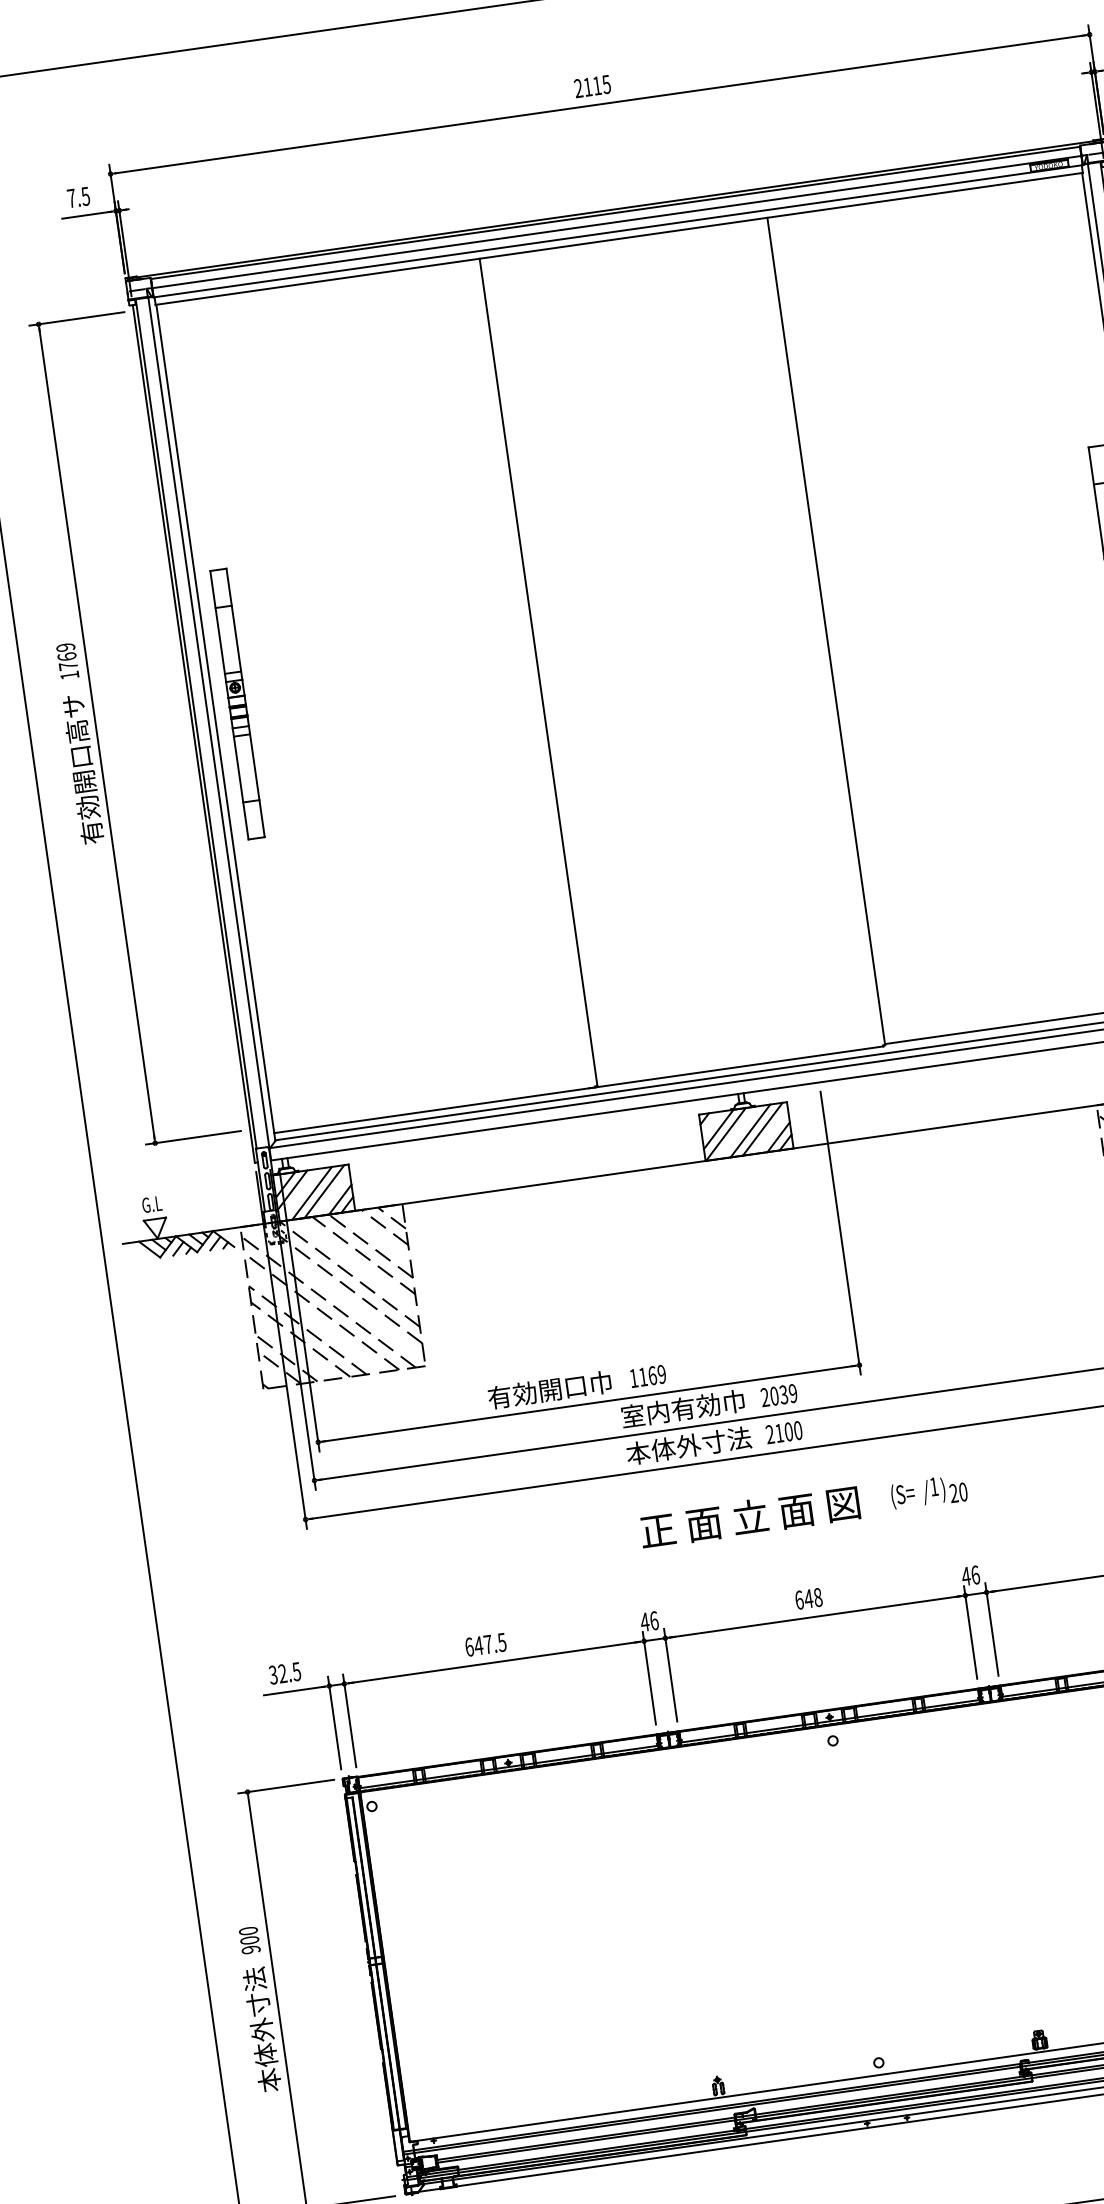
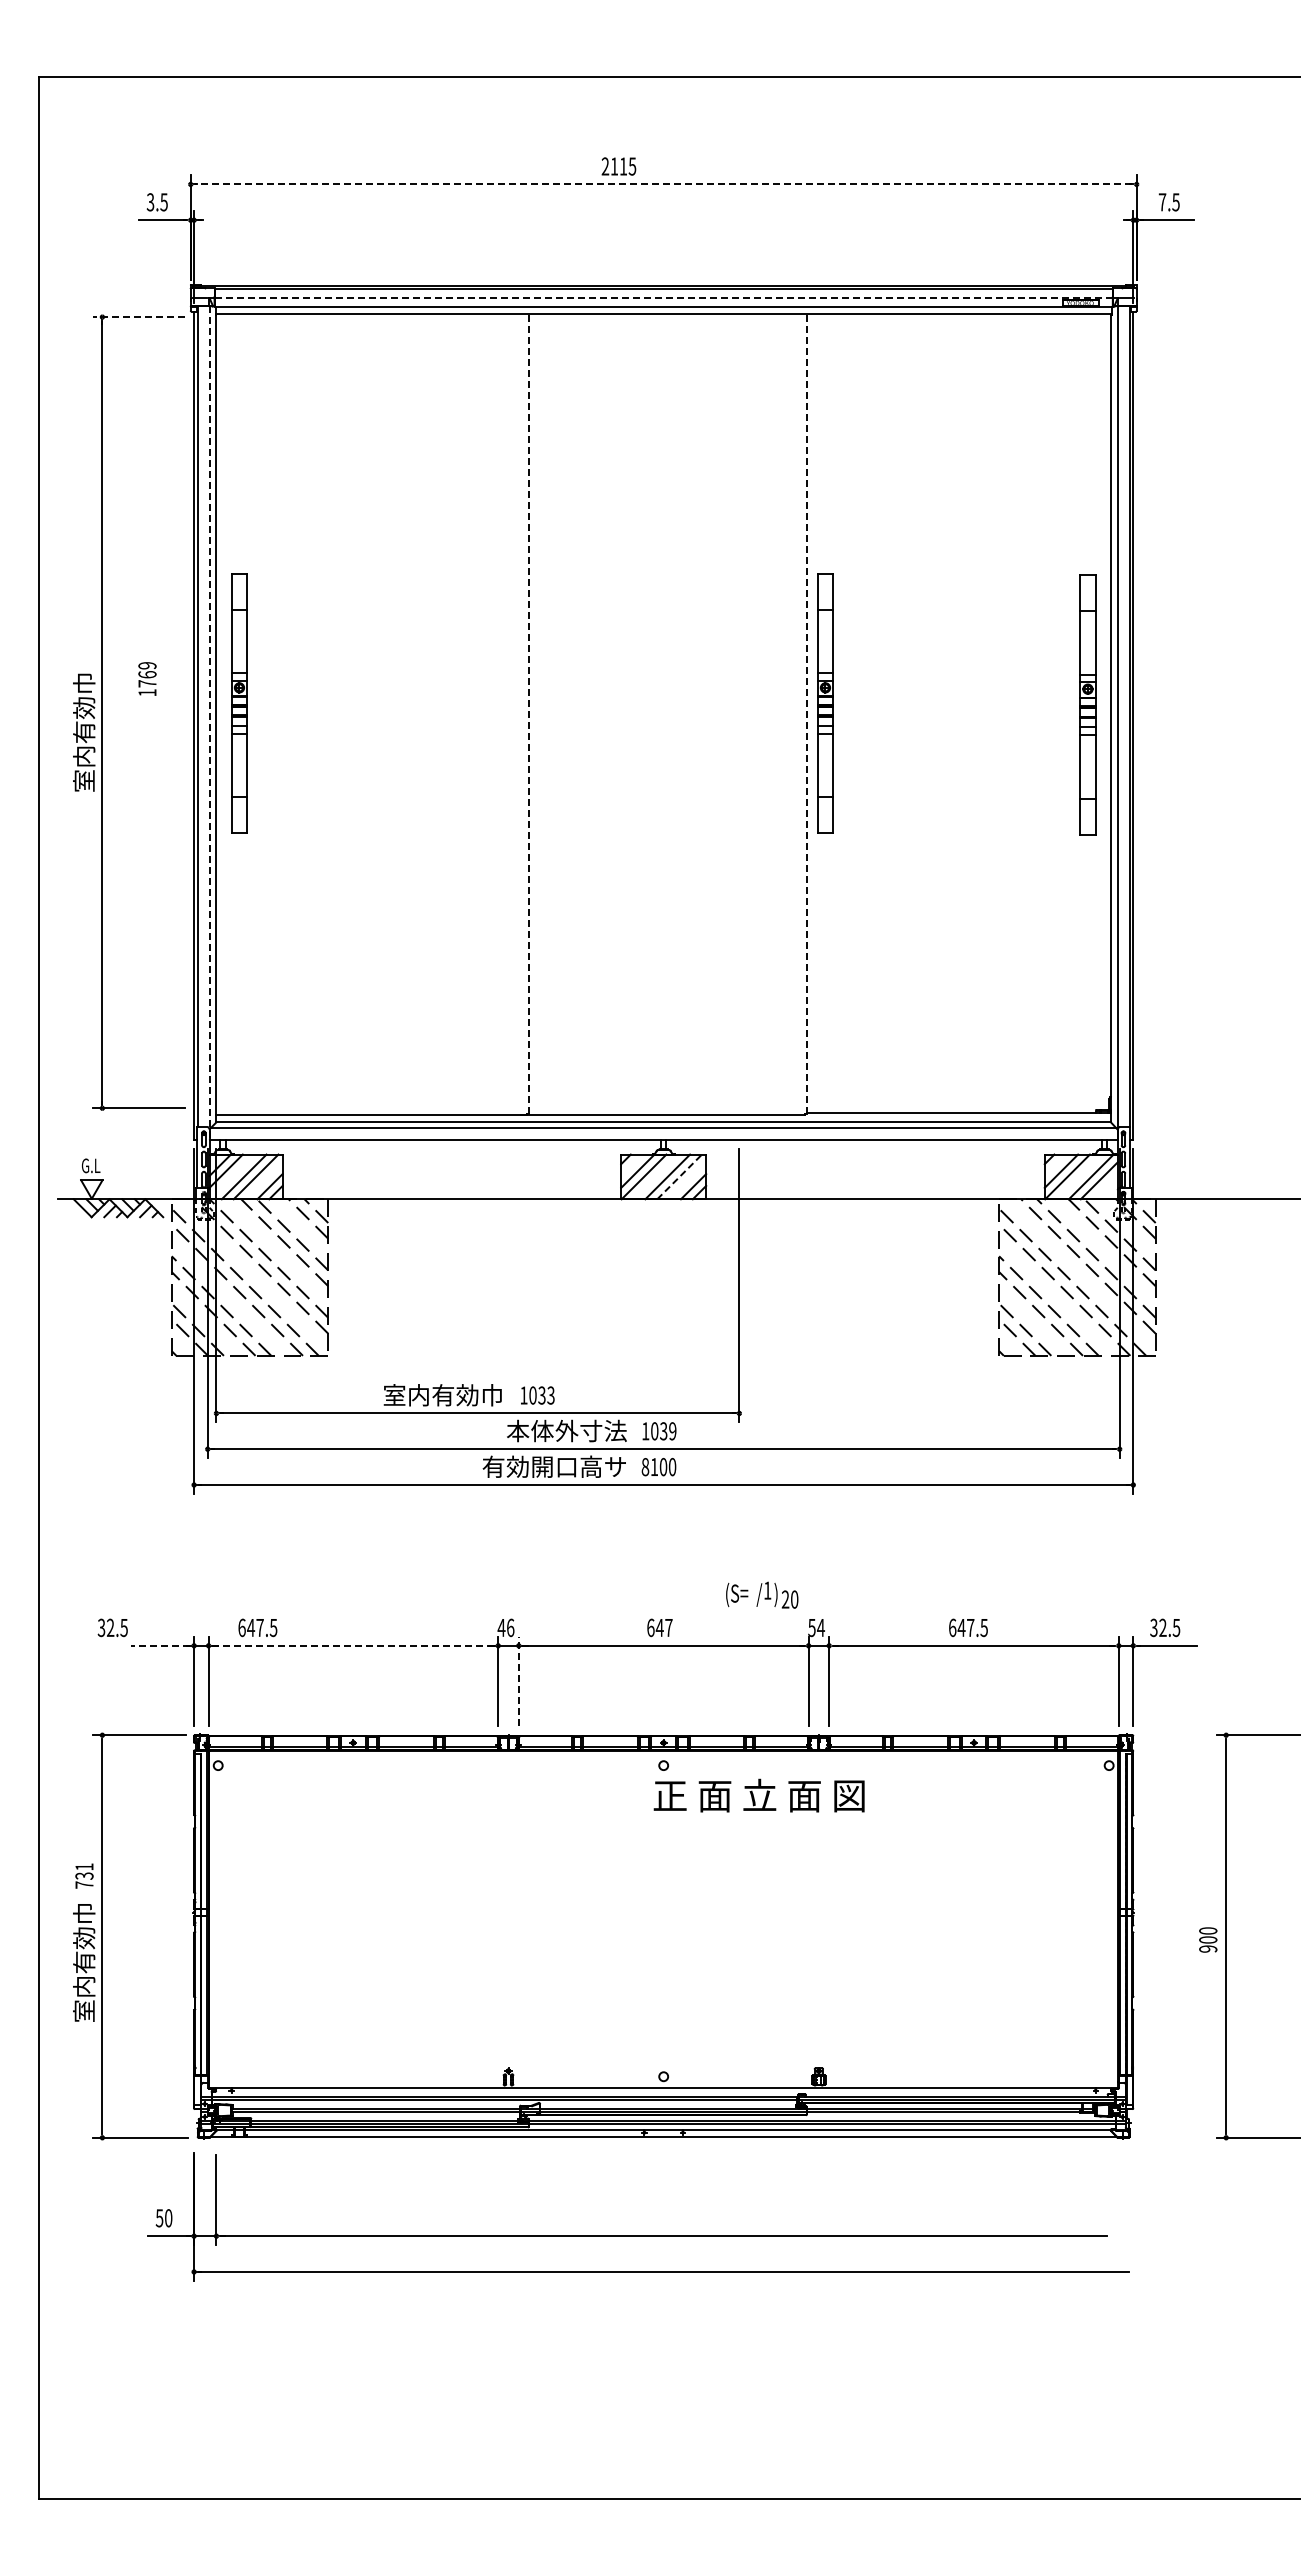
text: (592, 86) -> (618, 166), moved
line: (599, 104) -> (663, 184), solid -> dashed
text: (71, 198) -> (150, 202), 7.5 -> 3.5
line: (616, 222) -> (663, 298), solid -> dashed
line: (77, 319) -> (139, 317), solid -> dashed
part: (844, 617) -> (825, 703), added
line: (825, 631) -> (806, 714), solid -> dashed
text: (67, 660) -> (147, 678), moved
line: (538, 672) -> (528, 714), solid -> dashed
line: (209, 729) -> (209, 723), solid -> dashed
text: (83, 769) -> (84, 744), 有効開口高サ -> 室内有効巾
line: (762, 1128) -> (679, 1176), solid -> dashed
text: (652, 1375) -> (541, 1395), 1169 -> 1033
text: (537, 1392) -> (430, 1395), 有効開口巾 -> 室内有効巾
text: (764, 1397) -> (645, 1431), 2039 -> 1039
text: (683, 1408) -> (566, 1430), 室内有効巾 -> 本体外寸法
text: (770, 1434) -> (645, 1467), 2100 -> 8100
text: (675, 1447) -> (554, 1466), 本体外寸法 -> 有効開口高サ
text: (929, 1491) -> (762, 1594), moved
text: (749, 1517) -> (758, 1795), moved
text: (970, 1575) -> (816, 1627), 46 -> 54
text: (817, 1597) -> (668, 1627), 648 -> 647
text: (485, 1644) -> (257, 1627), moved
line: (493, 1662) -> (352, 1645), solid -> dashed
text: (284, 1673) -> (112, 1627), moved
line: (670, 1675) -> (518, 1681), solid -> dashed
line: (293, 1690) -> (159, 1645), solid -> dashed
text: (249, 1939) -> (84, 1875), 900 -> 731
text: (262, 2029) -> (84, 1962), 本体外寸法 -> 室内有効巾

